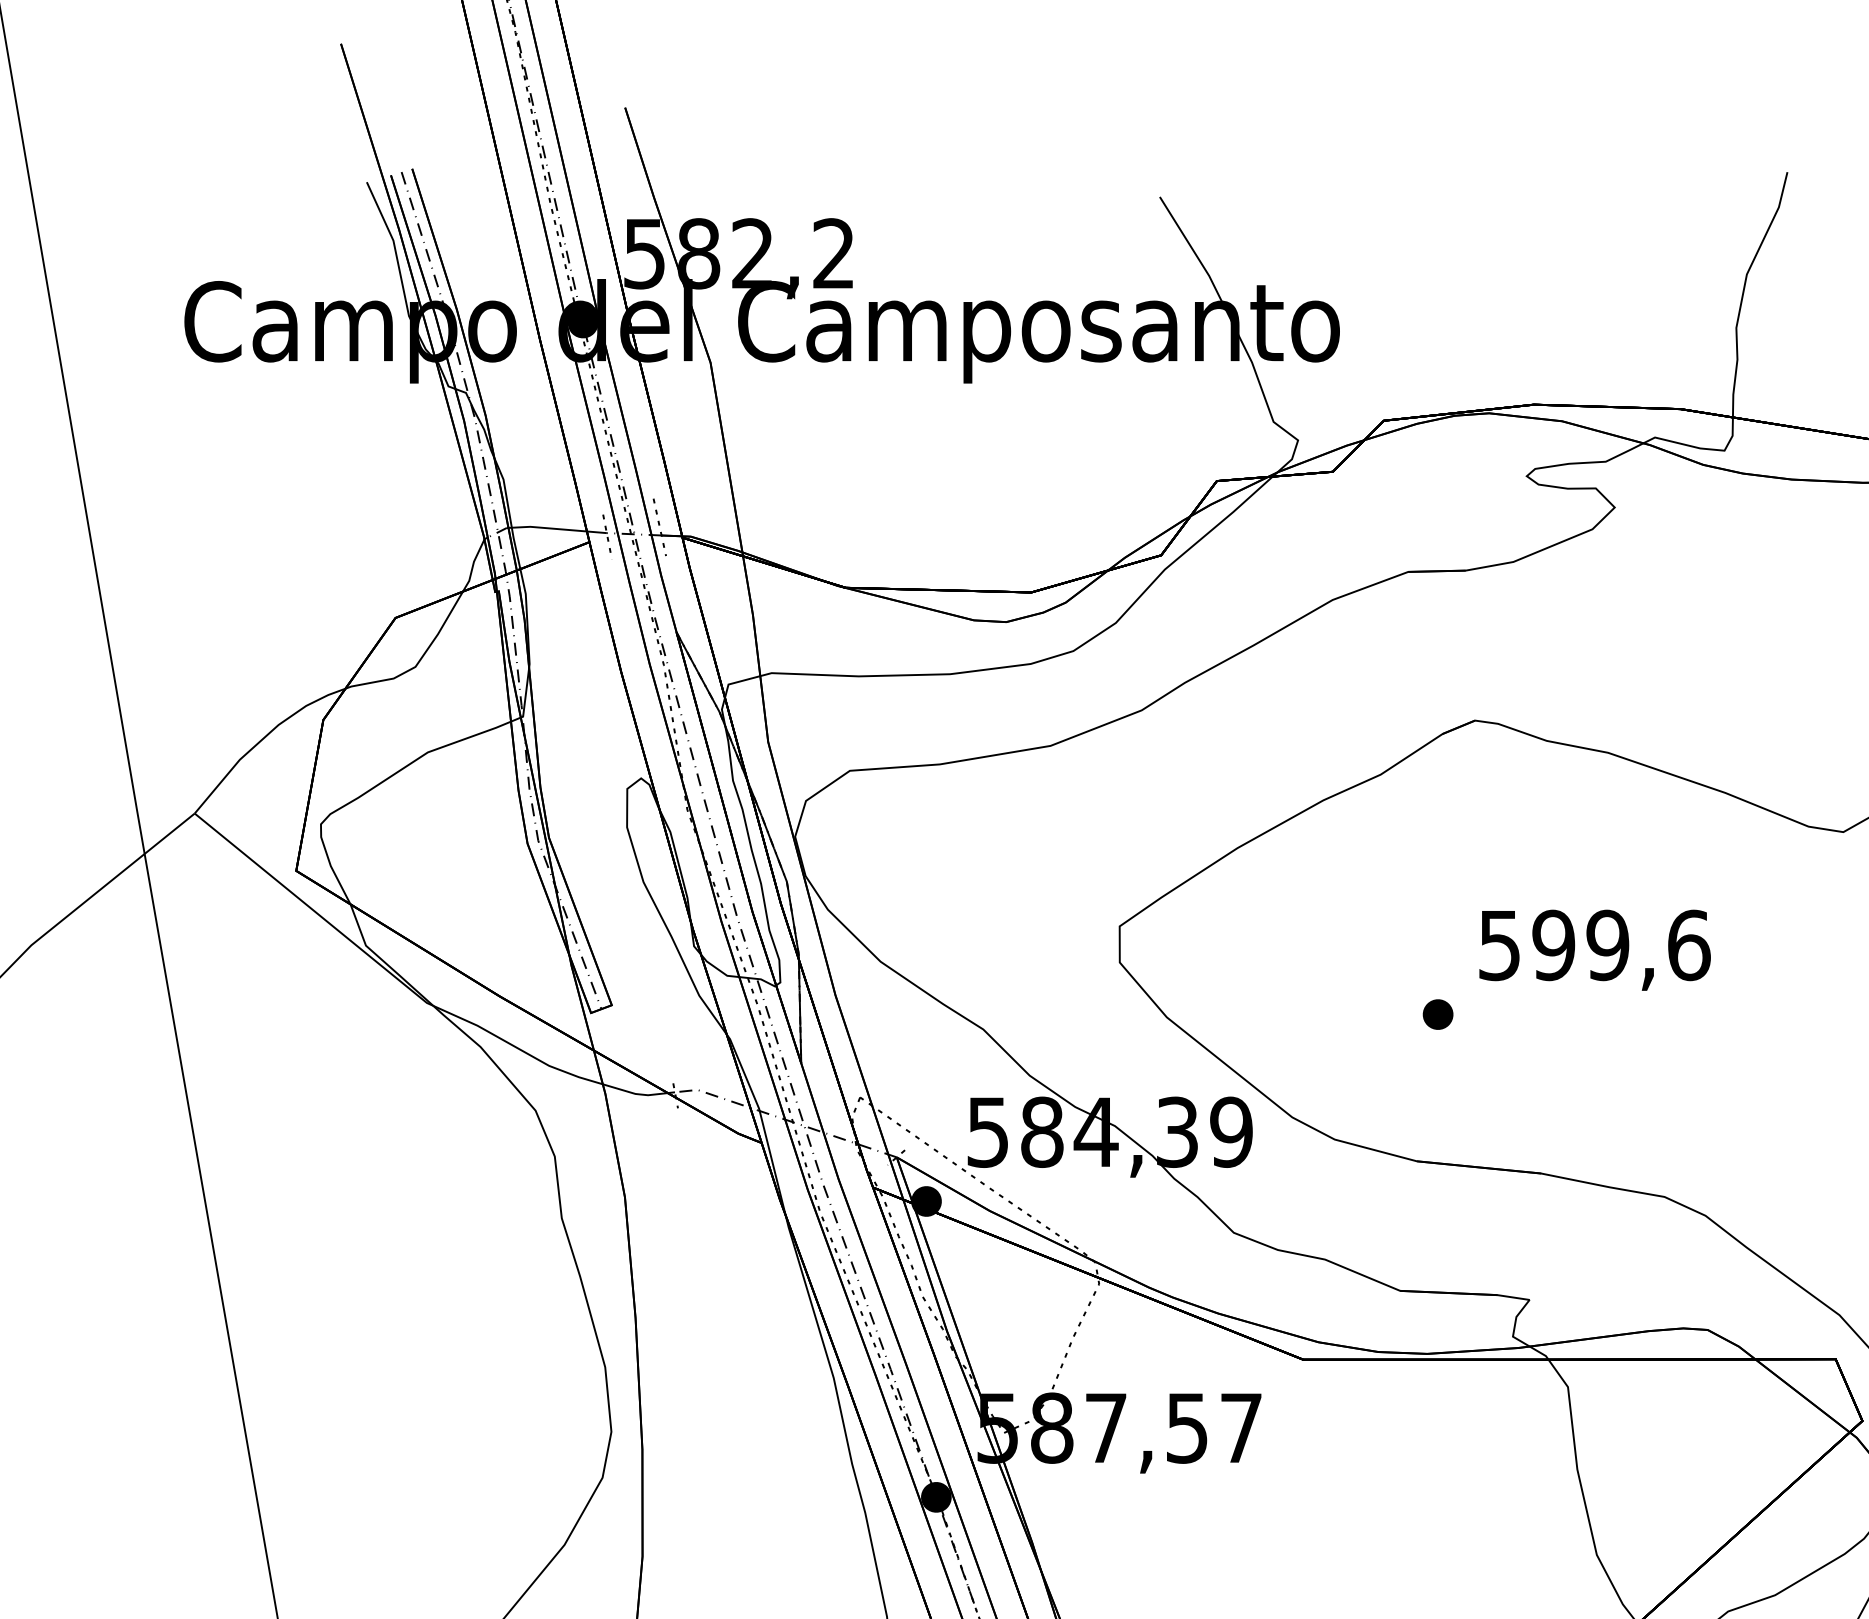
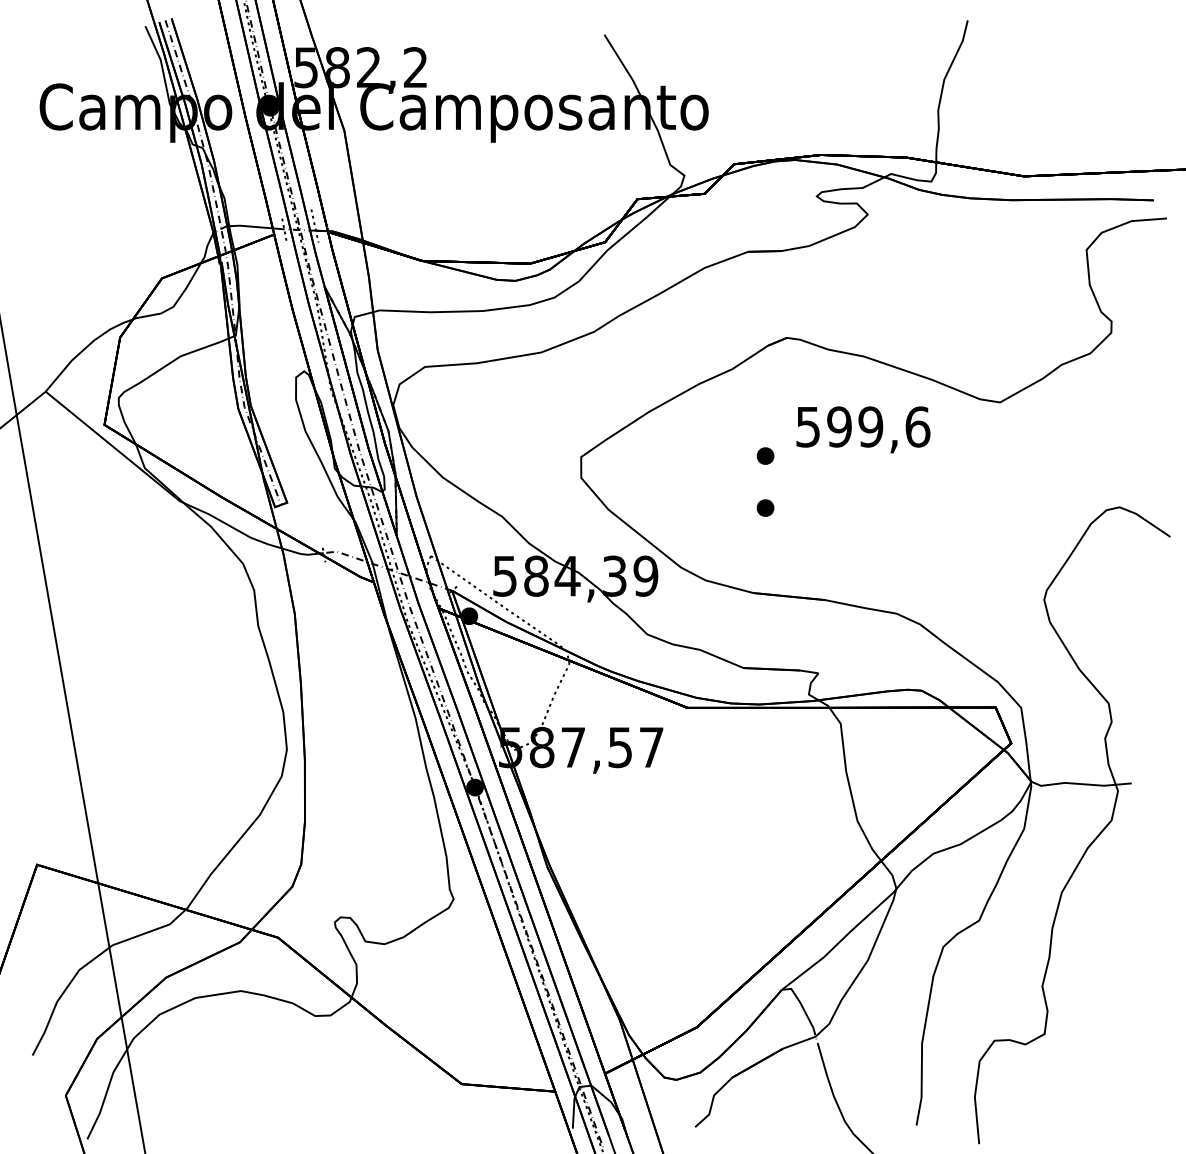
part: (1438, 923) -> (765, 455), added
text: (1595, 949) -> (863, 429), moved

